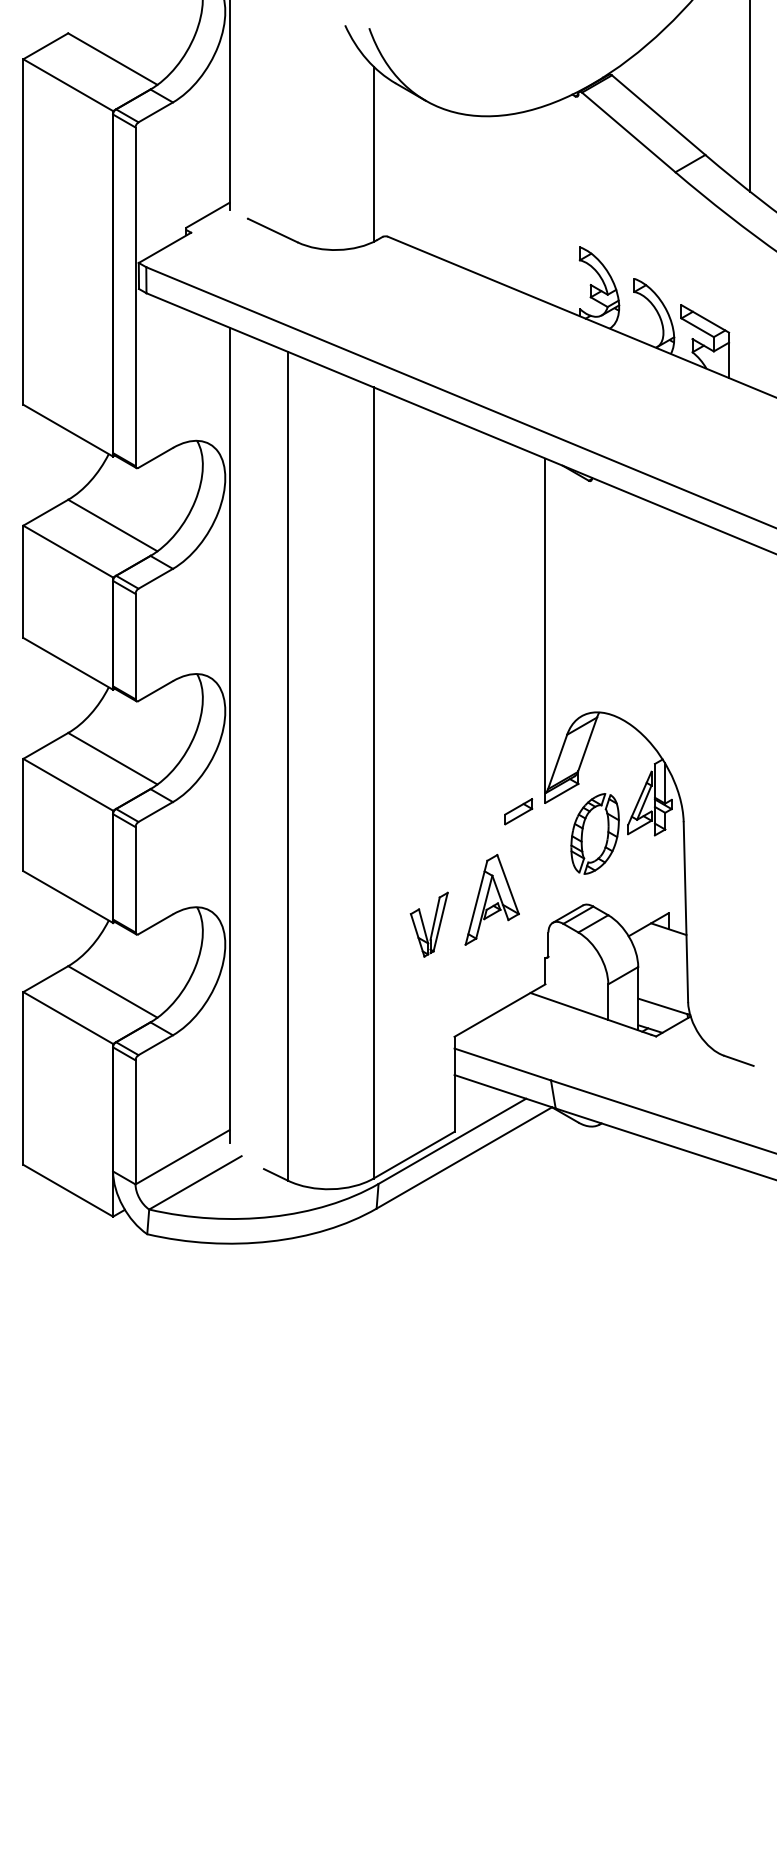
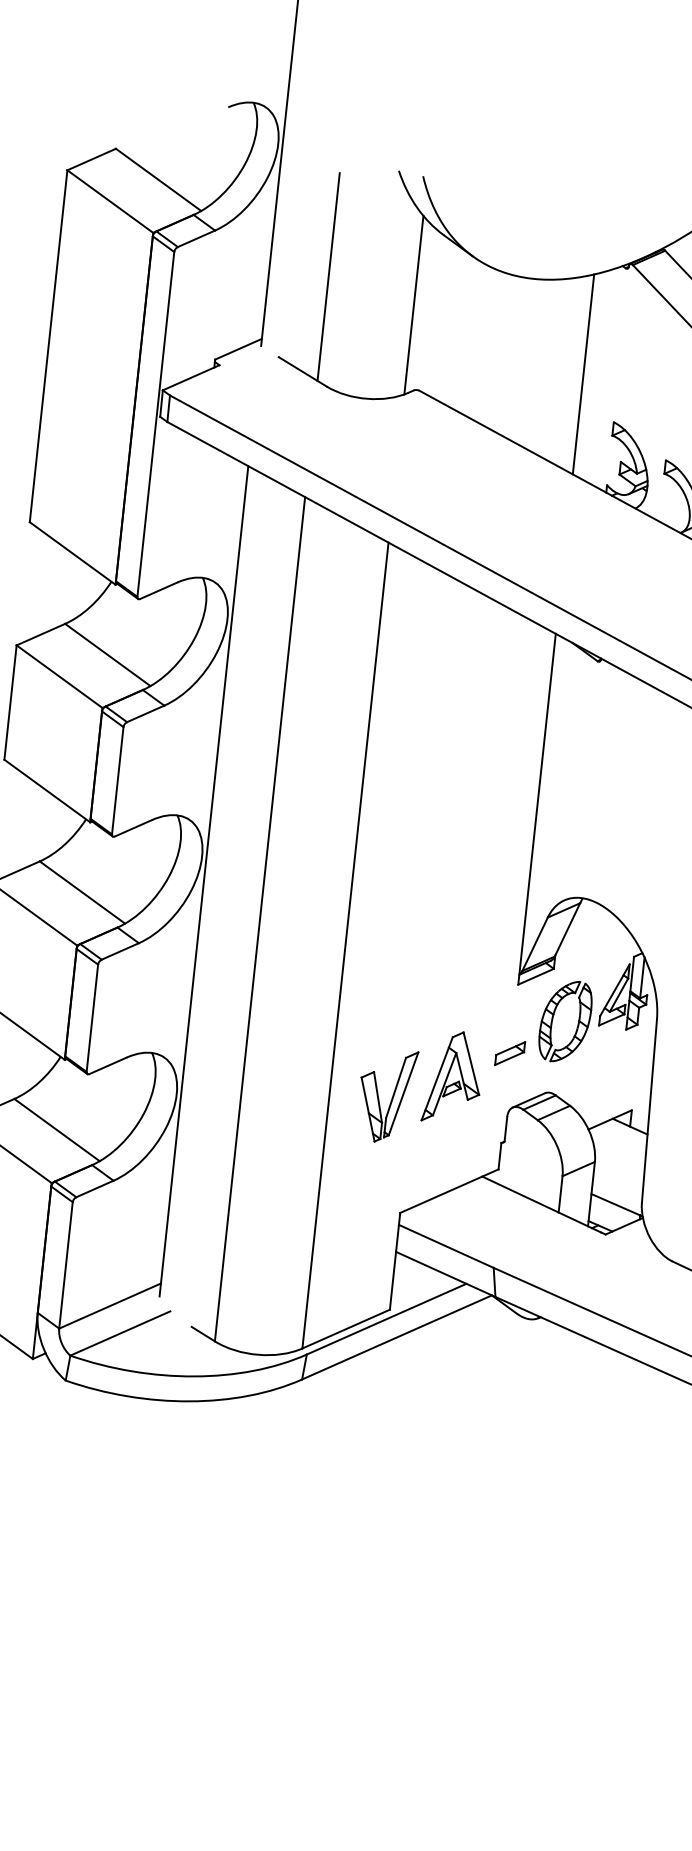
line: (287, 135) -> (328, 276), added
line: (545, 203) -> (583, 374), added
part: (518, 811) -> (509, 1053), moved
part: (429, 924) -> (386, 1095), size x1.43

